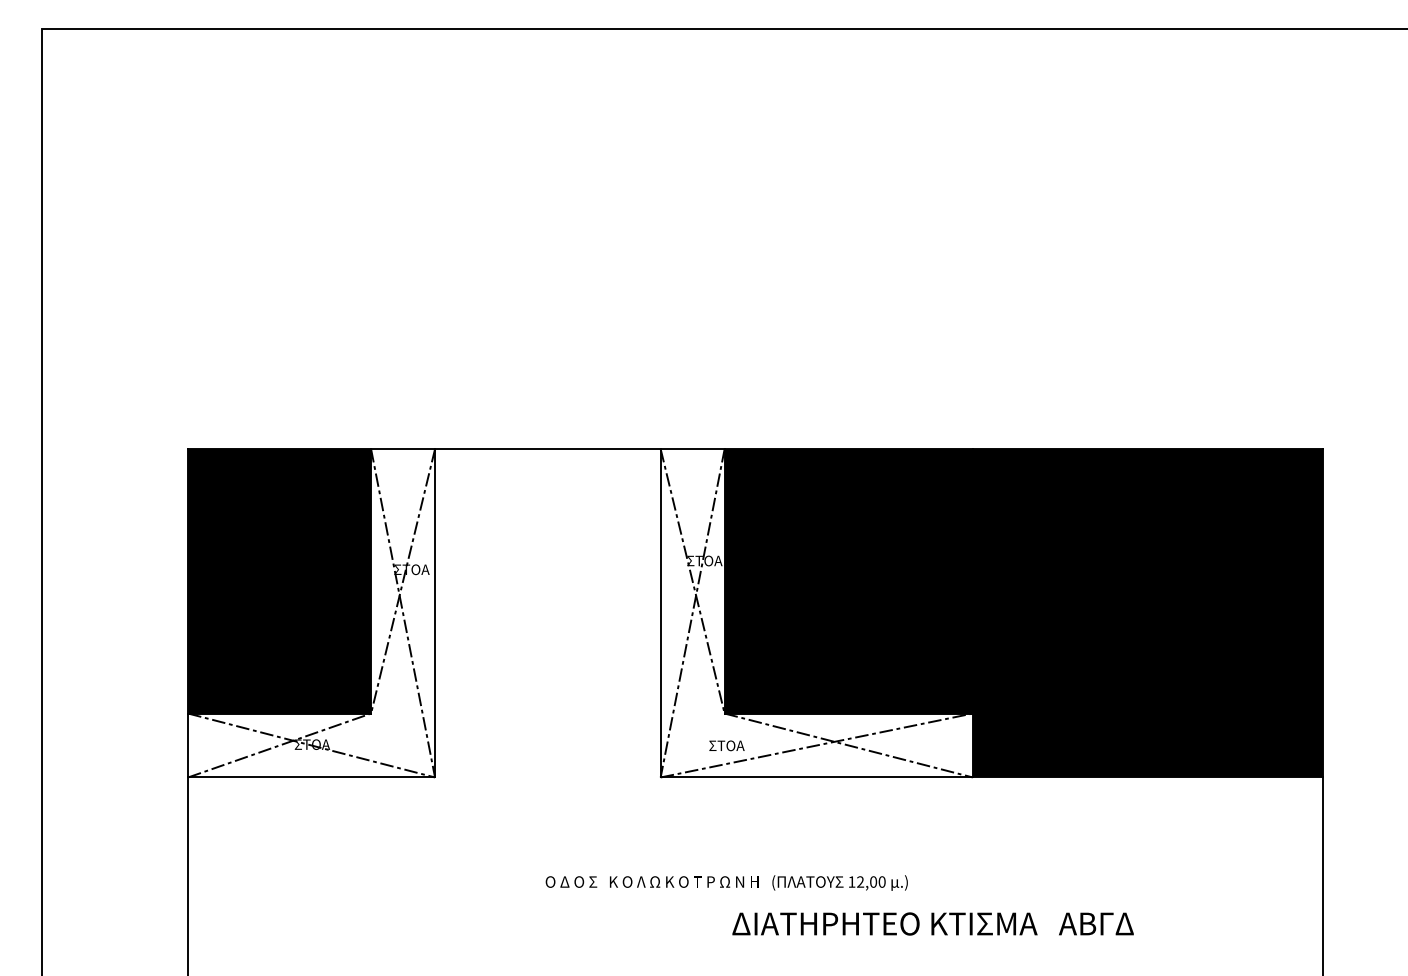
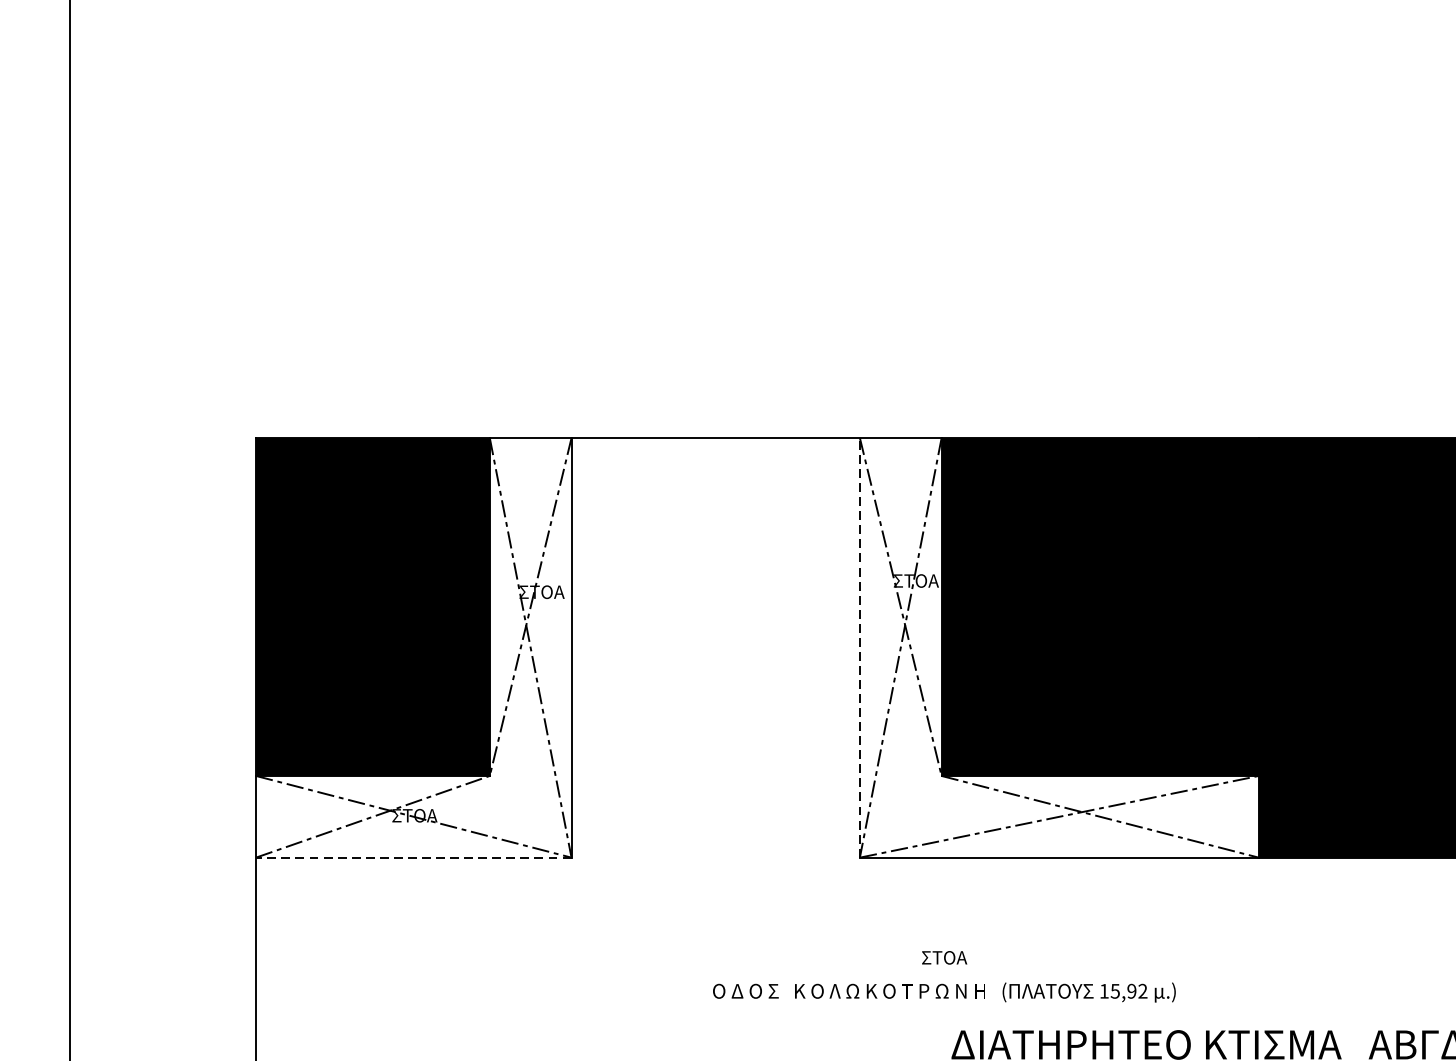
line: (660, 612) -> (859, 646), solid -> dashed
text: (726, 745) -> (944, 957), moved
line: (311, 777) -> (413, 857), solid -> dashed
text: (871, 881) -> (1129, 990), 12,00 -> 15,92

